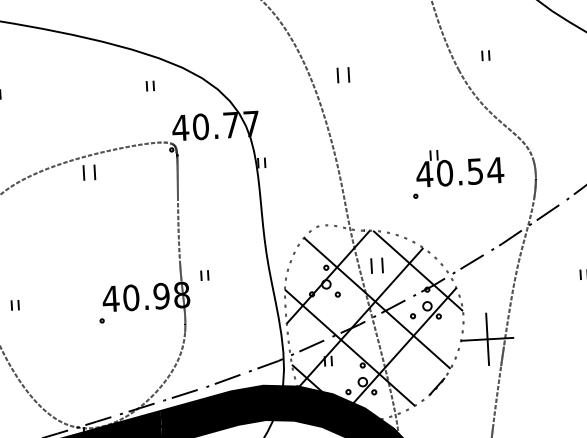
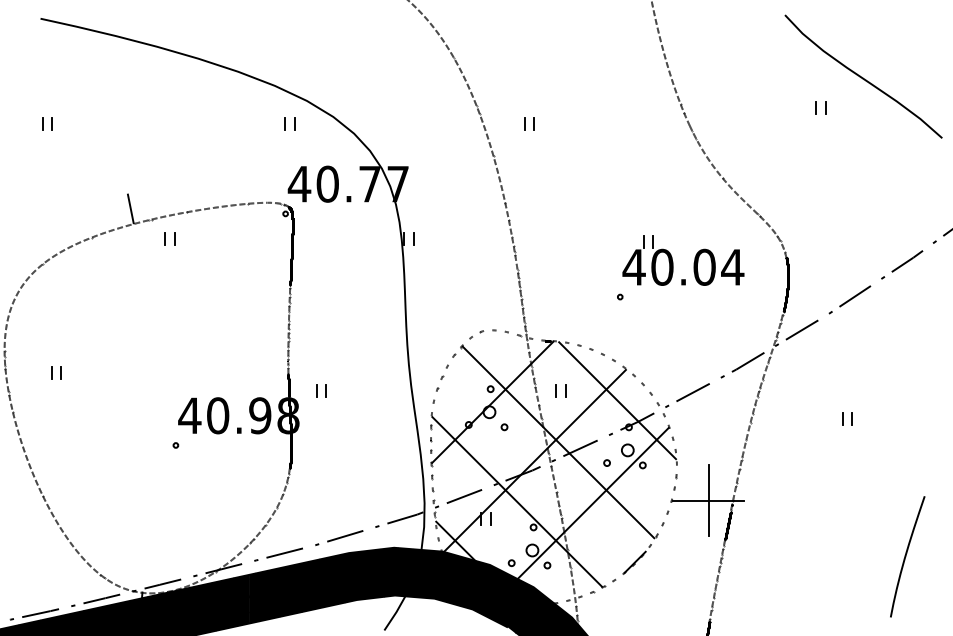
part: (485, 55) -> (820, 107), moved
part: (343, 75) -> (529, 123), size x0.62
part: (150, 85) -> (289, 123), moved
line: (59, 152) -> (130, 208), added
text: (475, 170) -> (704, 266), 40.54 -> 40.04
part: (89, 172) -> (169, 238), size x0.62
part: (376, 265) -> (560, 390), size x0.62
part: (15, 304) -> (56, 372), moved

